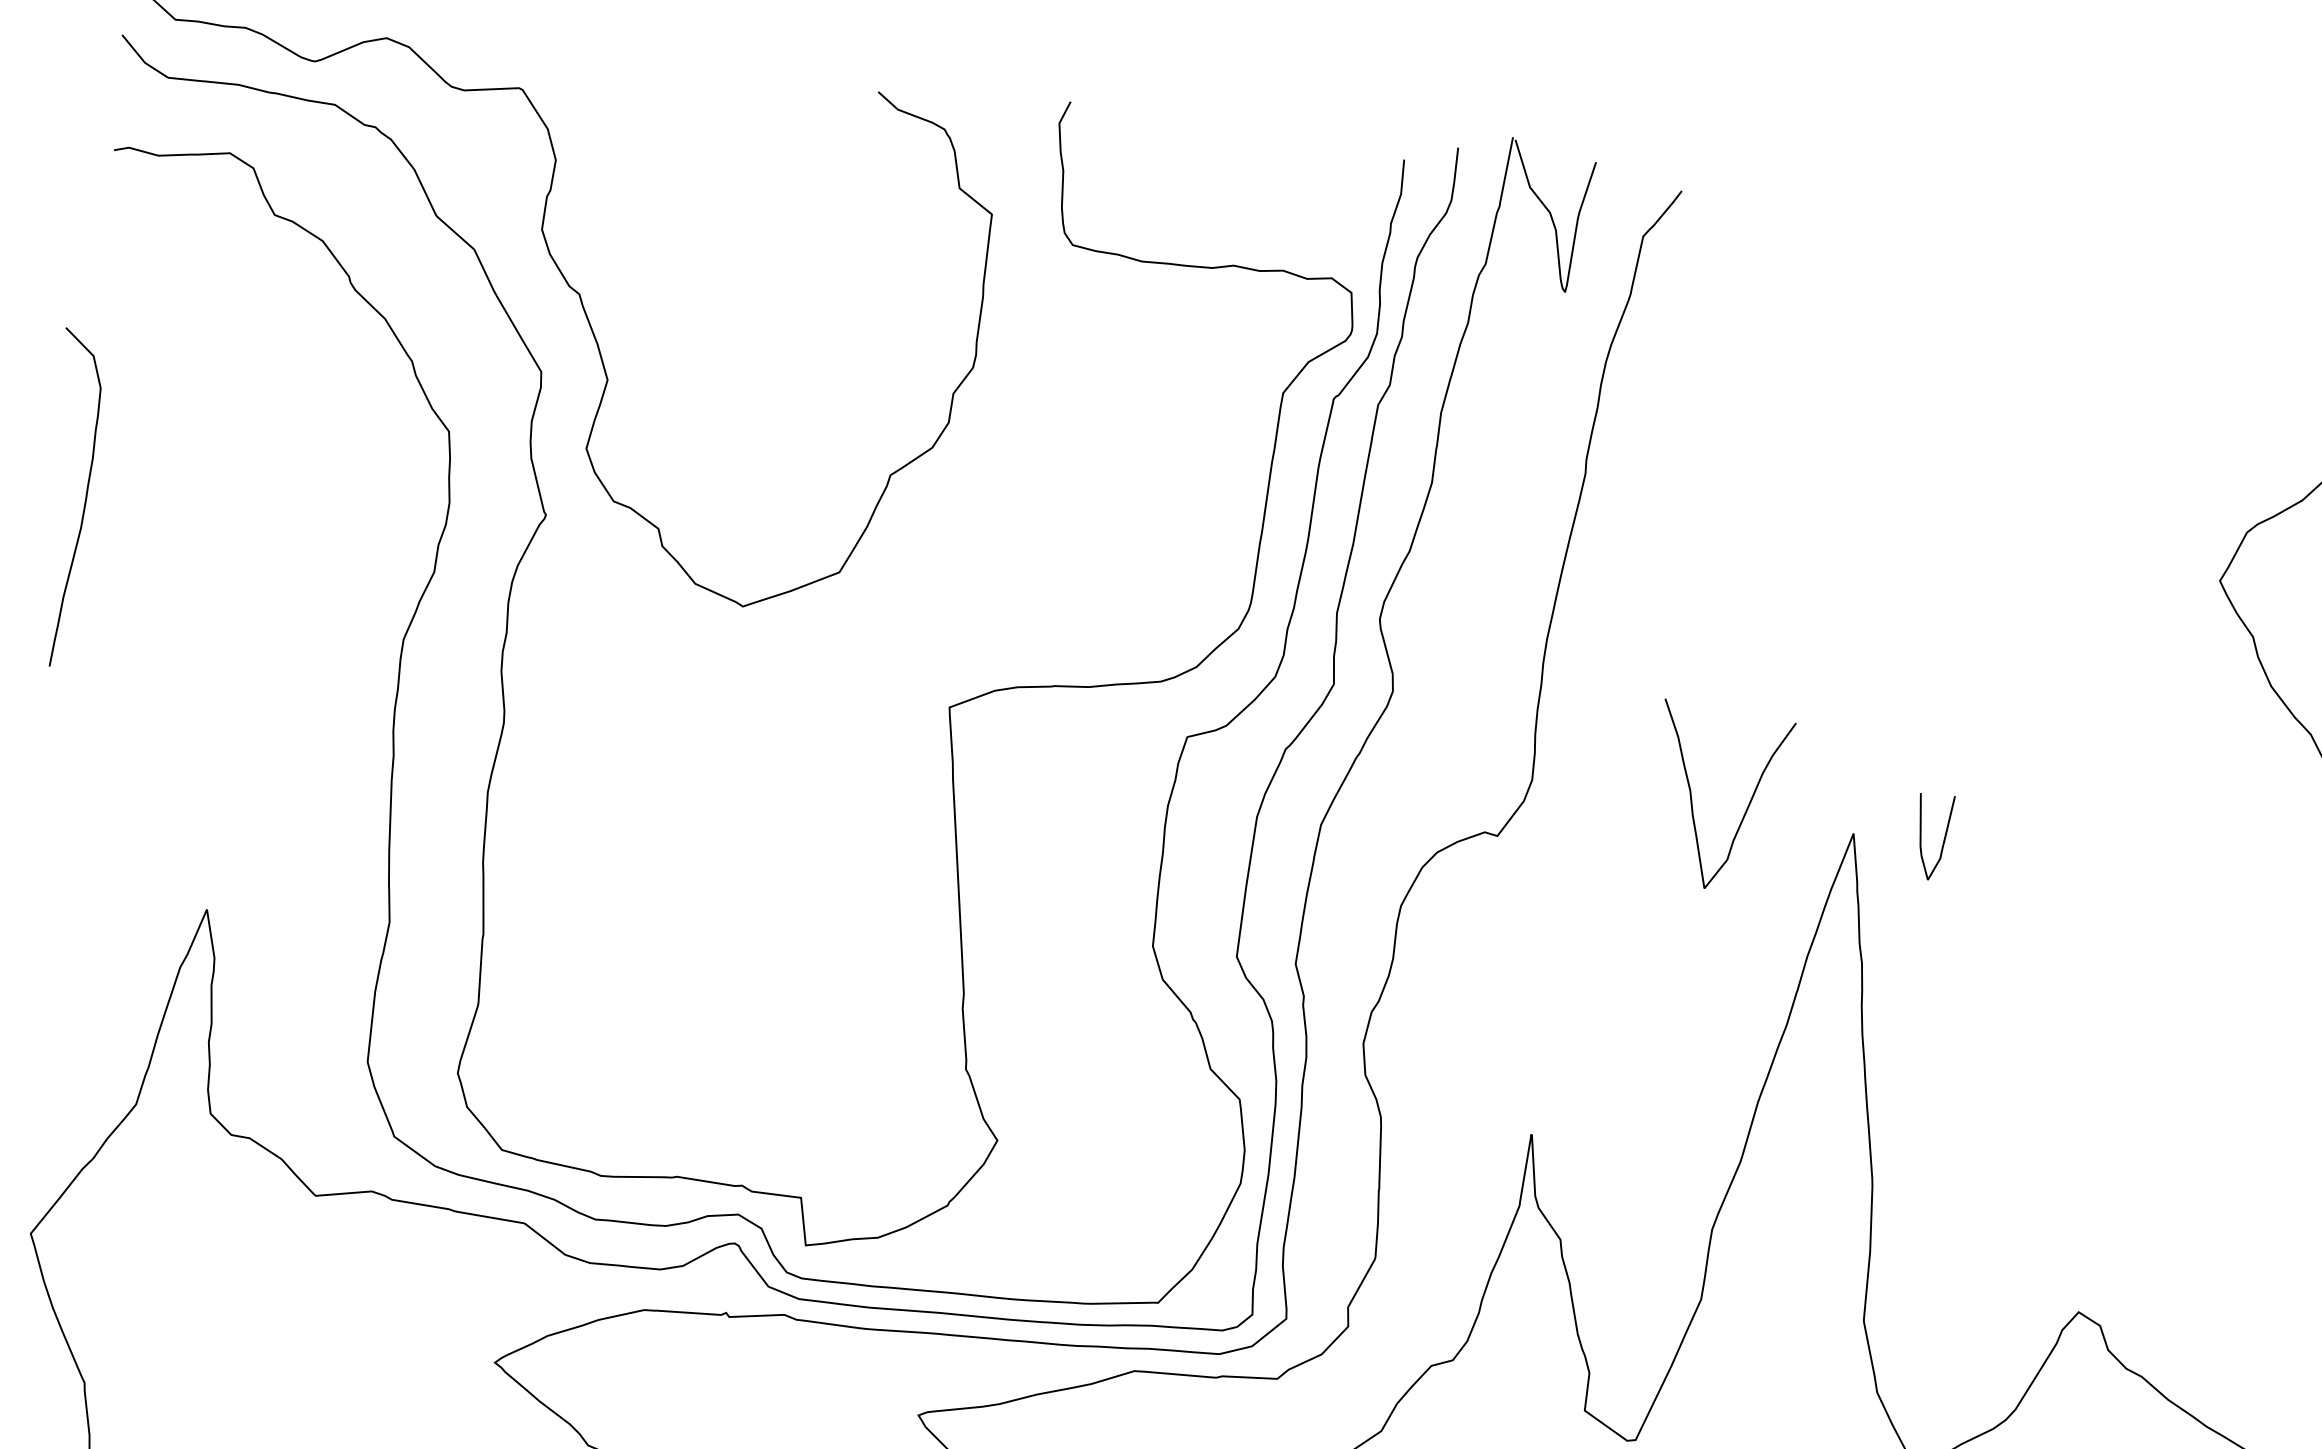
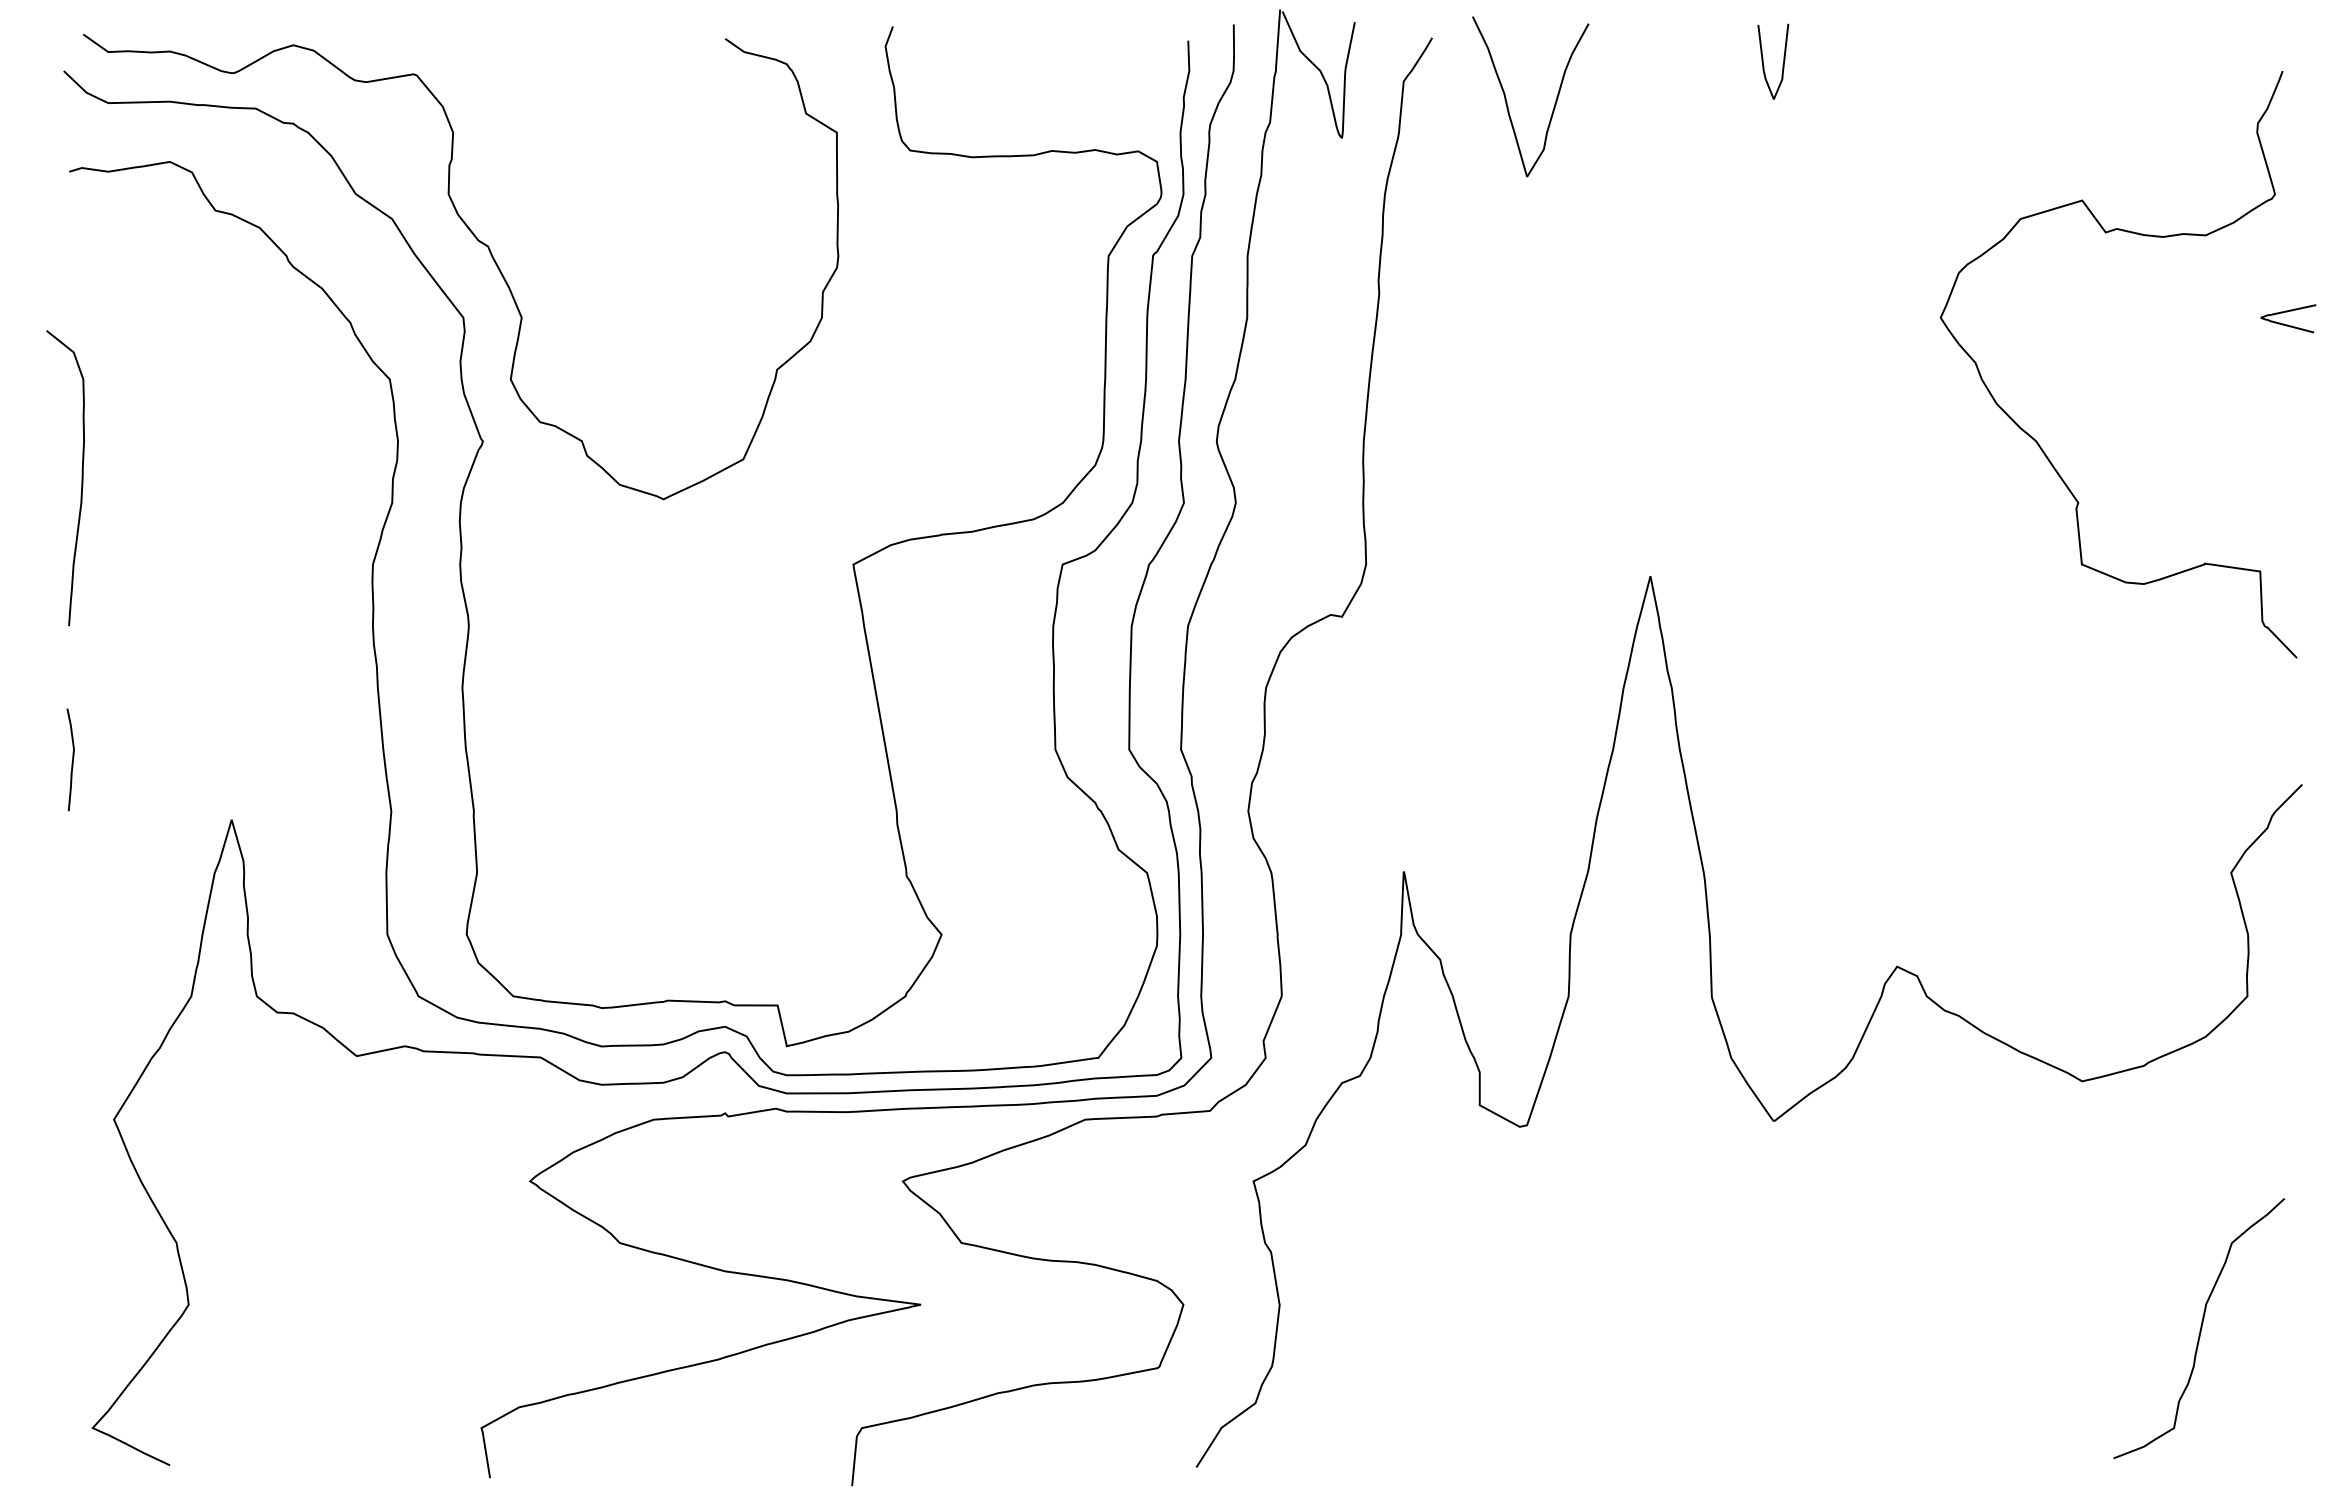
curve: (1692, 801) -> (1507, 102), moved
curve: (34, 818) -> (72, 759), added
curve: (1942, 841) -> (1782, 64), moved

